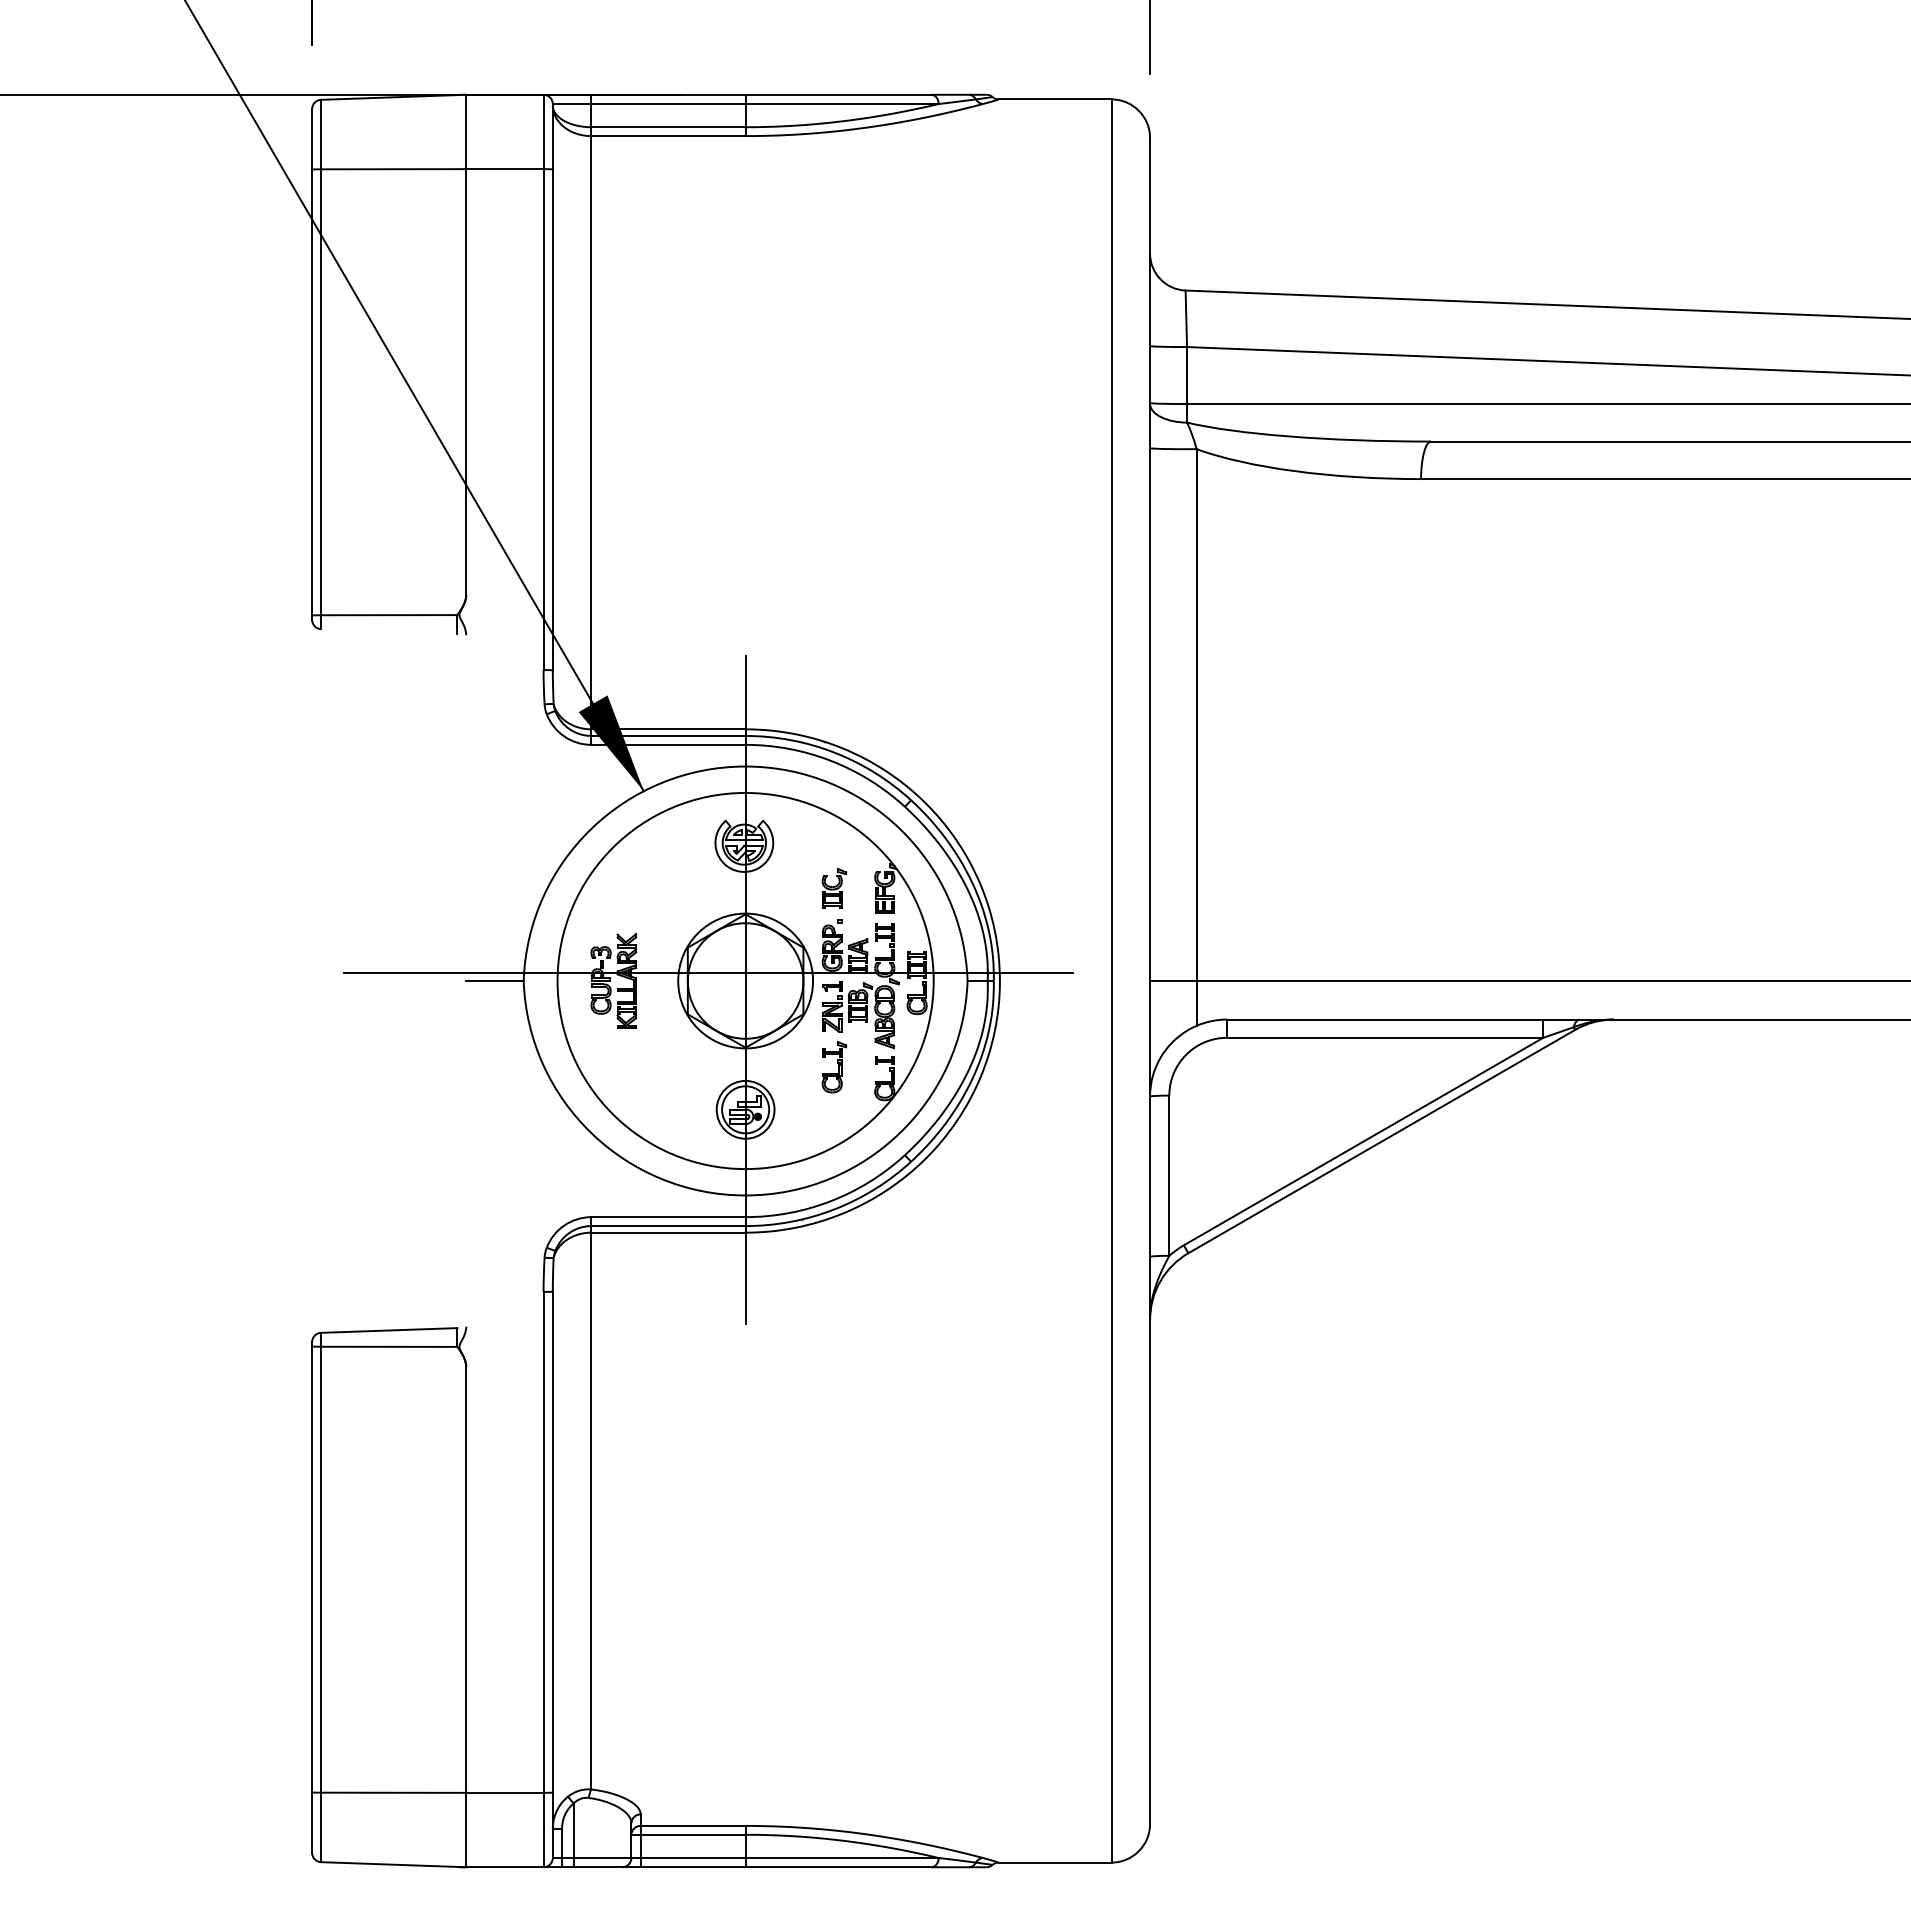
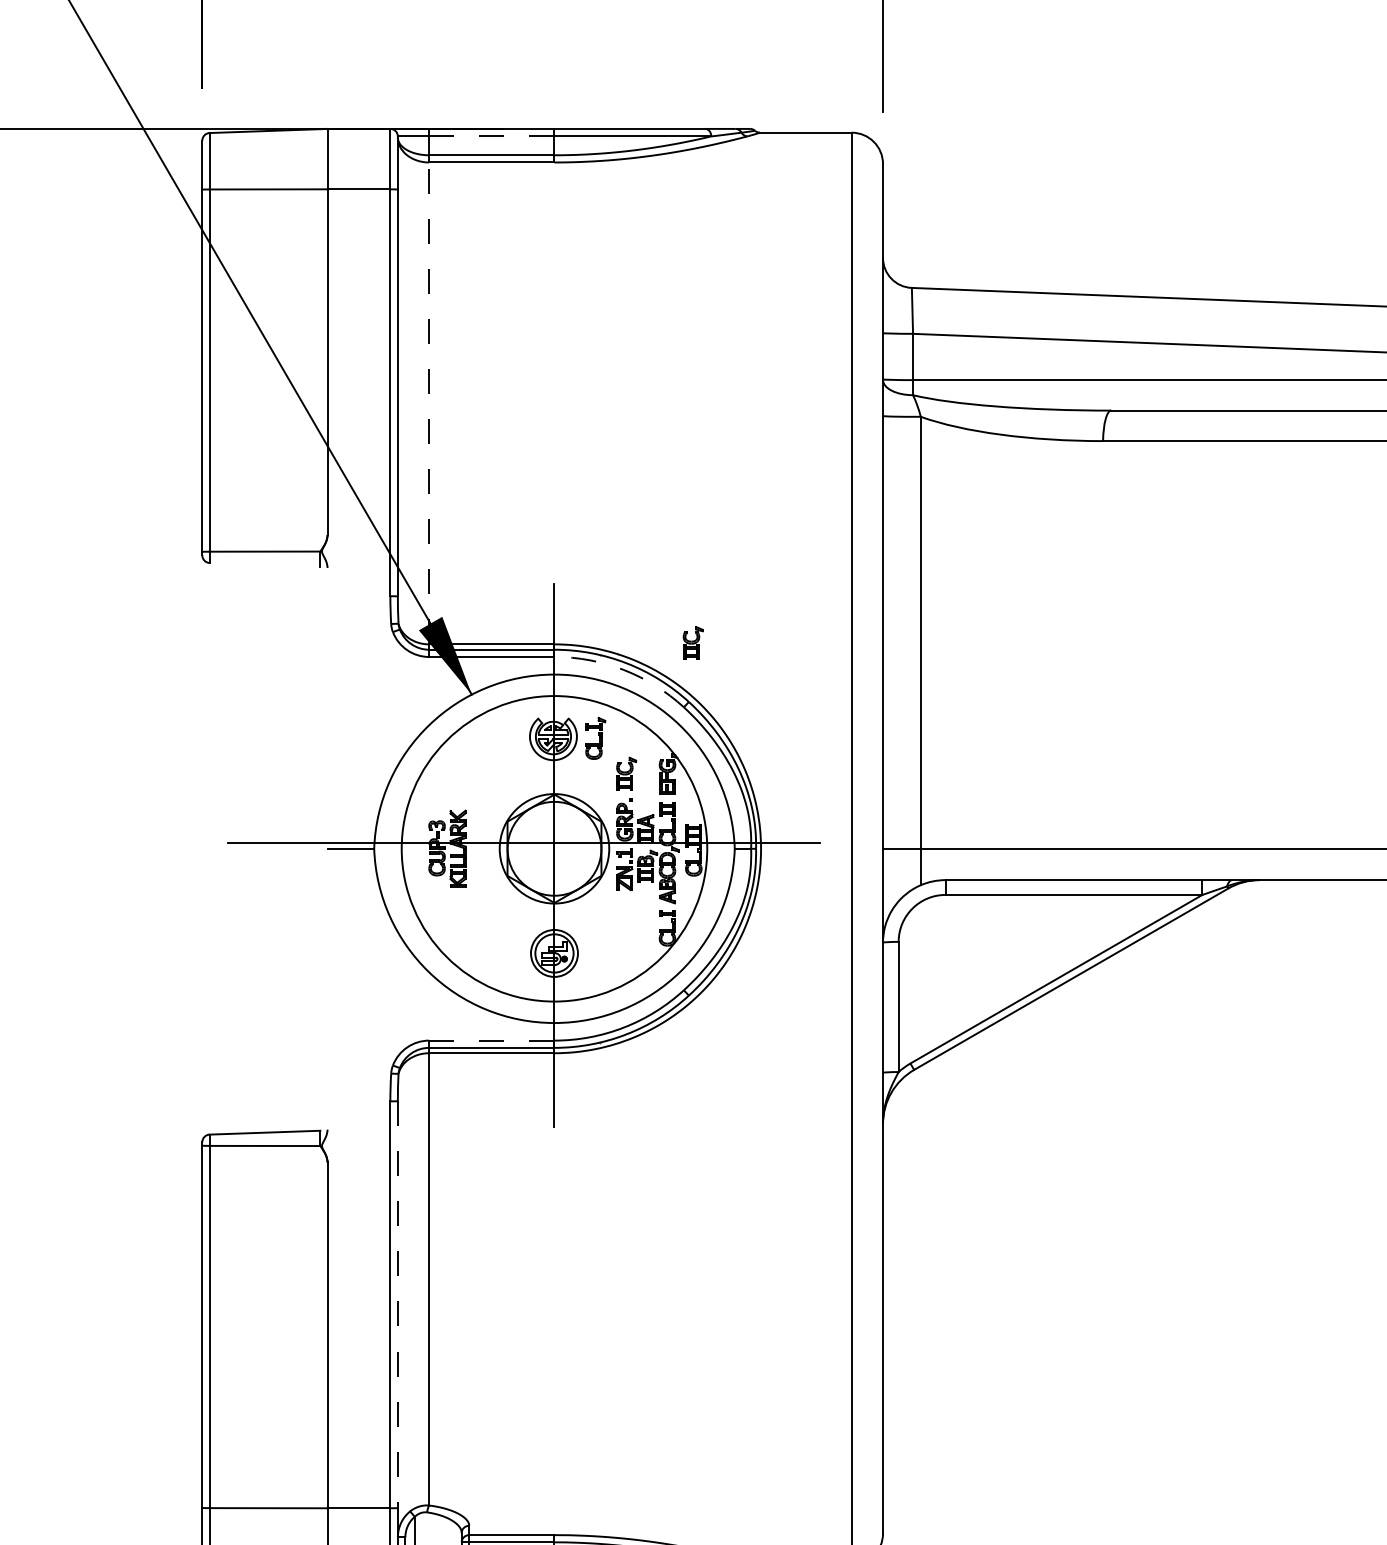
line: (667, 104) -> (491, 136), solid -> dashed
line: (591, 432) -> (429, 403), solid -> dashed
part: (916, 726) -> (693, 642), added
arc: (831, 760) -> (624, 669), solid -> dashed
part: (834, 1067) -> (595, 738), moved
line: (668, 1217) -> (491, 1040), solid -> dashed
line: (552, 1542) -> (397, 1304), solid -> dashed

